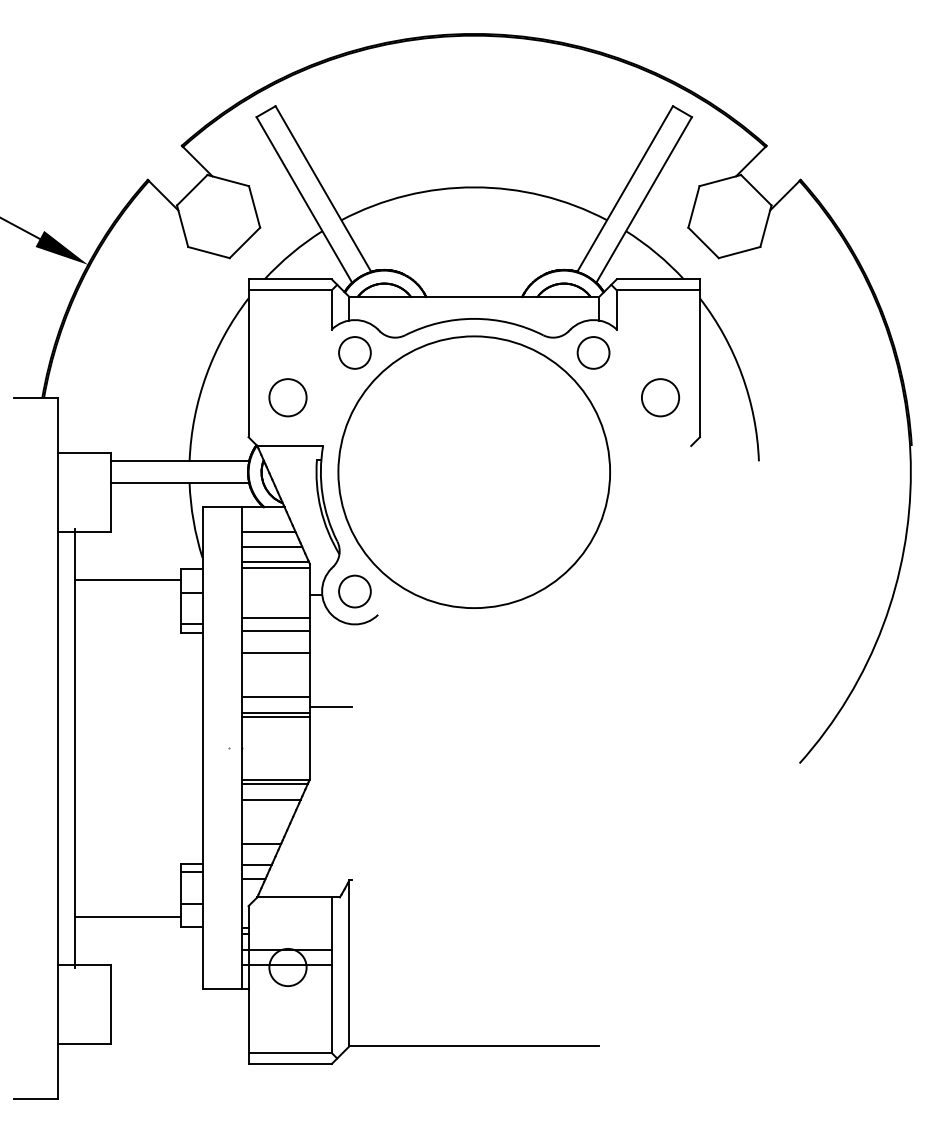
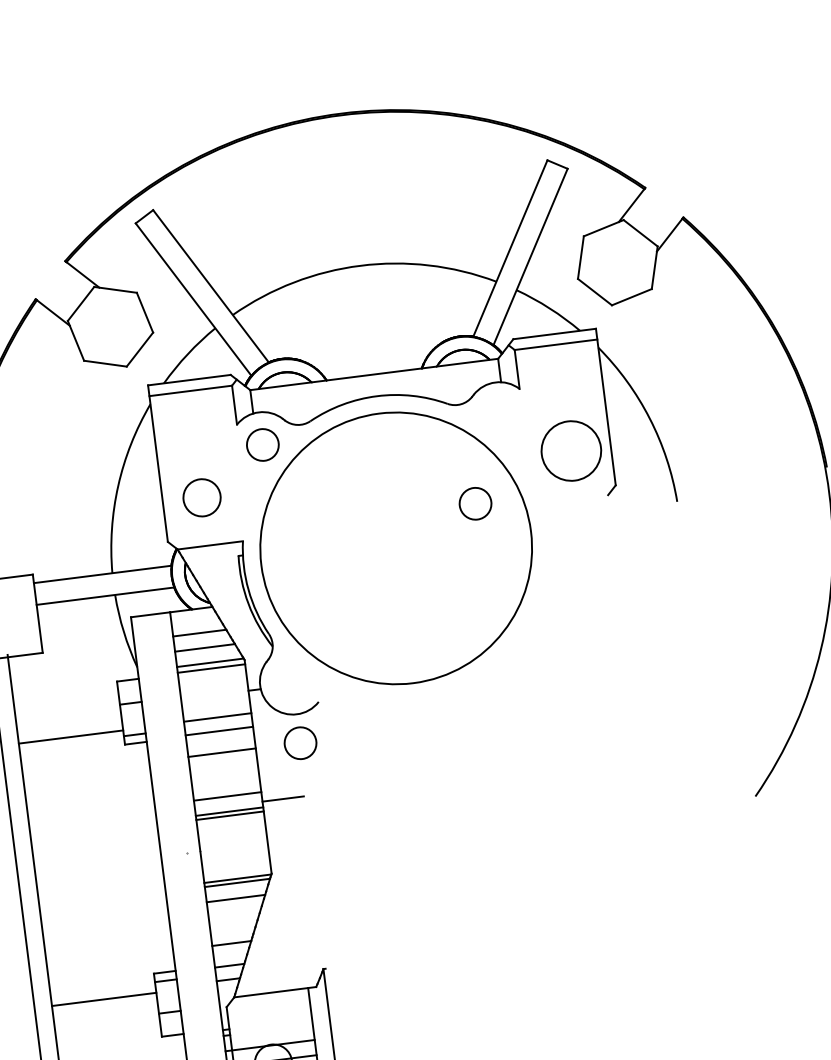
circle: (593, 352) -> (475, 503), moved
circle: (660, 397) -> (571, 450), size x1.6
line: (127, 579) -> (70, 736), moved
circle: (354, 591) -> (300, 743), moved
line: (127, 917) -> (103, 999), moved

